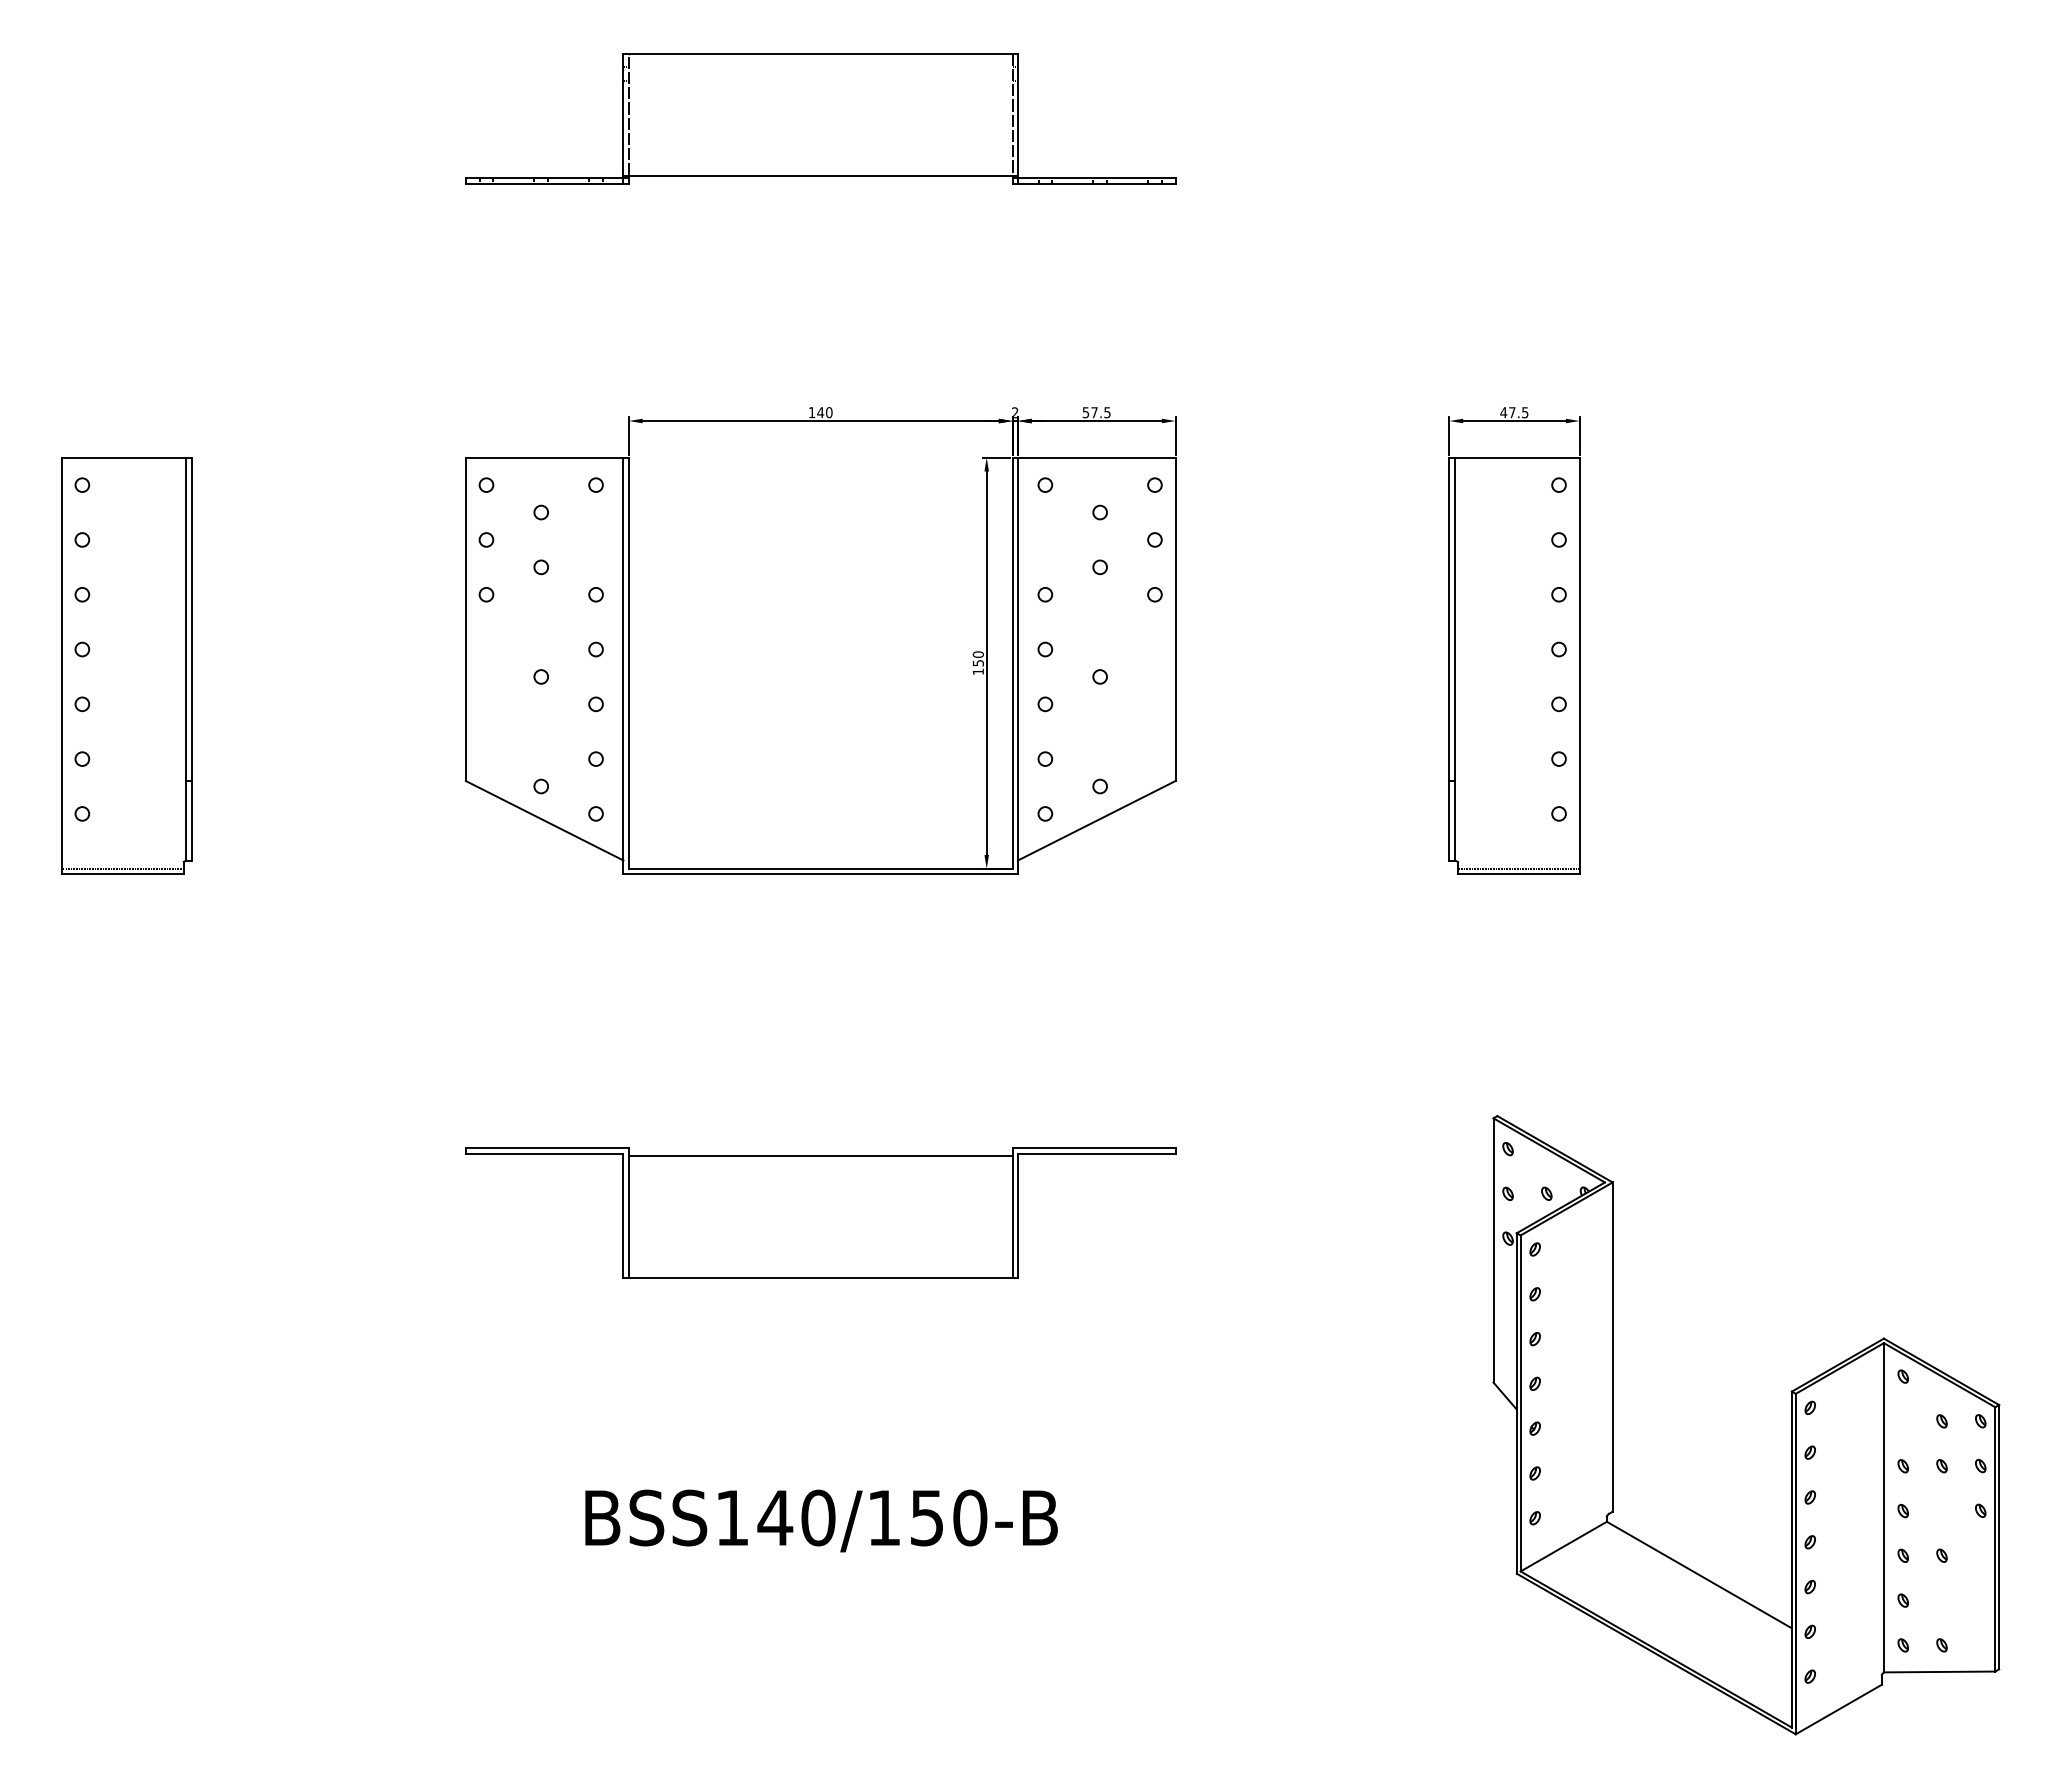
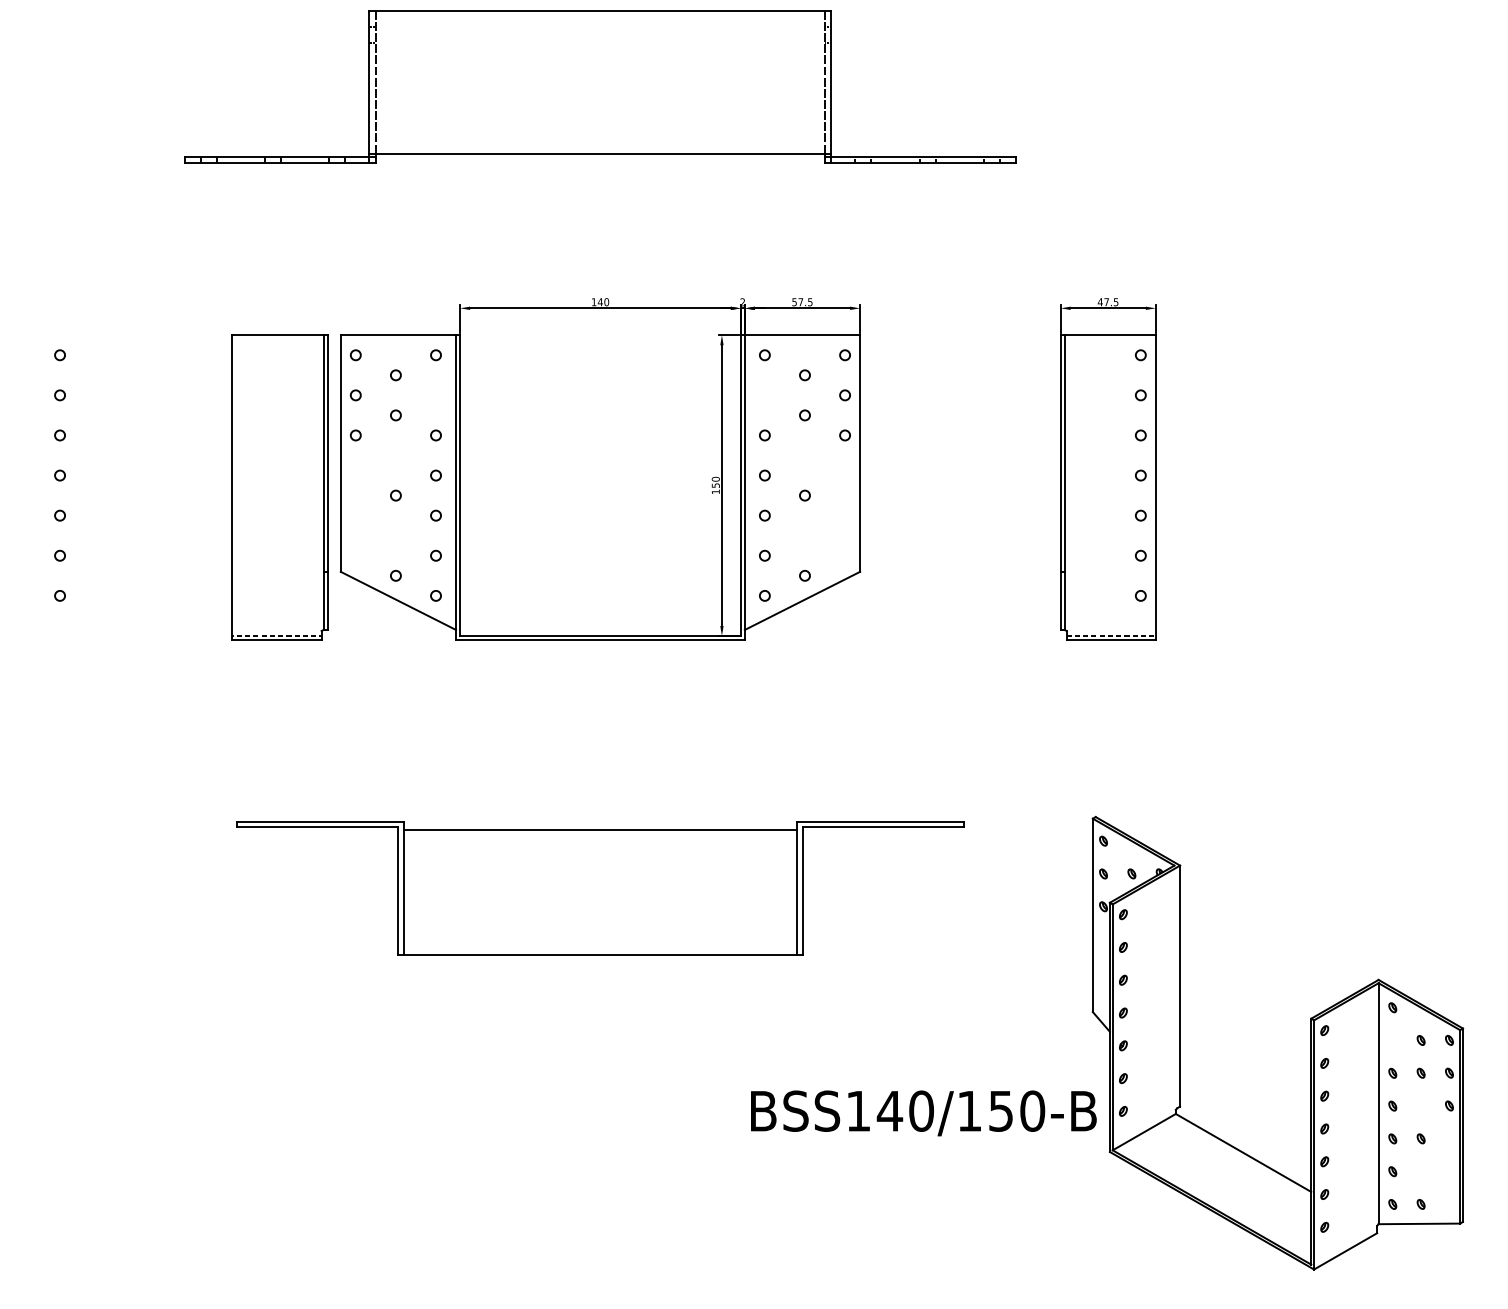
part: (820, 118) -> (600, 86), size x1.6
part: (126, 665) -> (279, 487), moved
part: (820, 1212) -> (600, 887), size x1.4
text: (821, 1520) -> (923, 1113), moved

